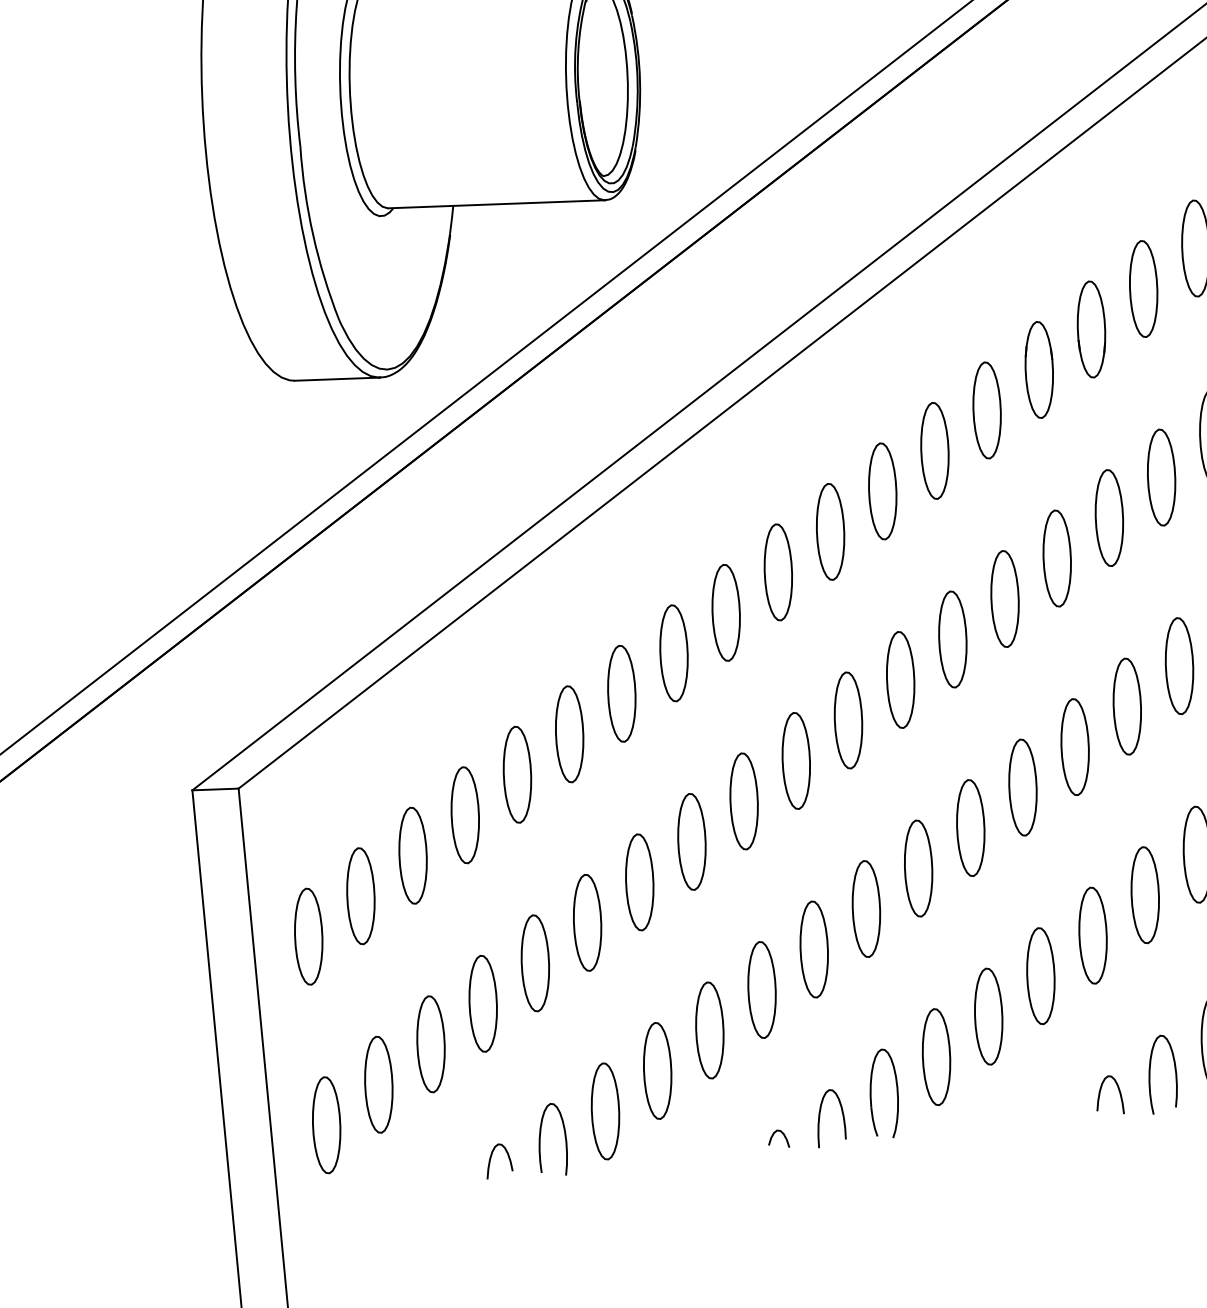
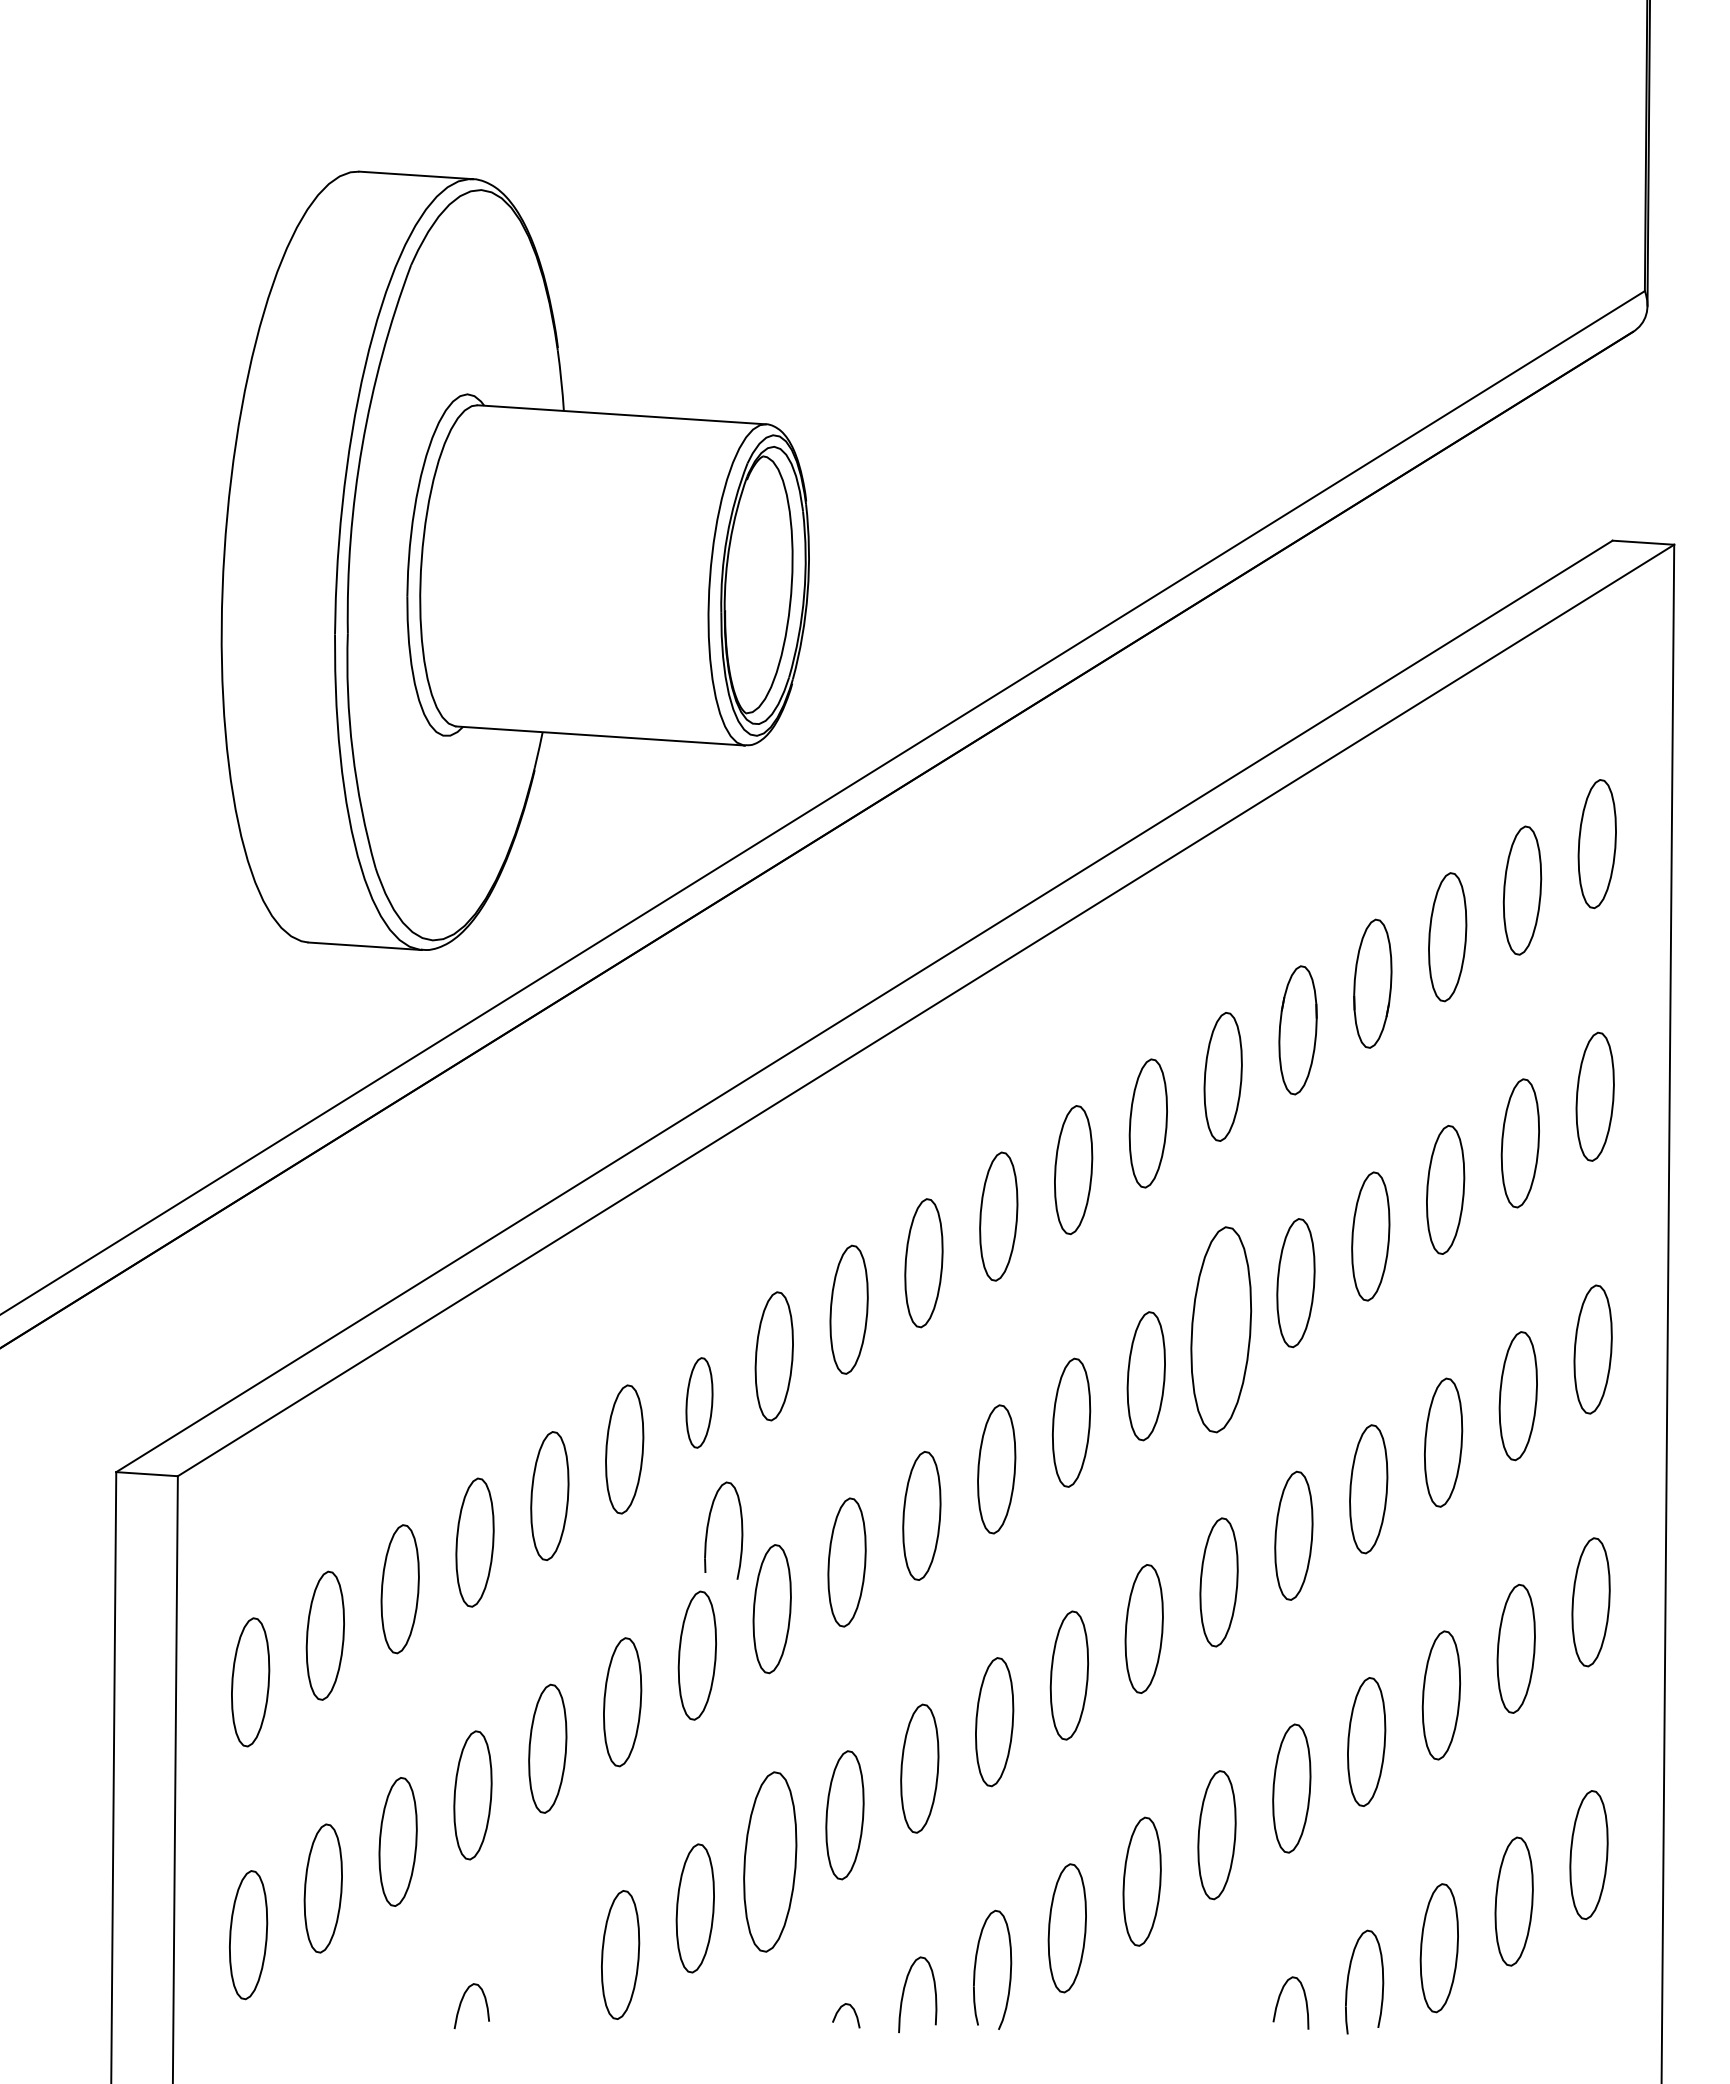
part: (1004, 598) -> (1220, 1329), size x1.6
part: (621, 693) -> (699, 1402), size x0.7
part: (709, 1030) -> (769, 1861), size x1.4
part: (540, 1140) -> (708, 1529), moved

